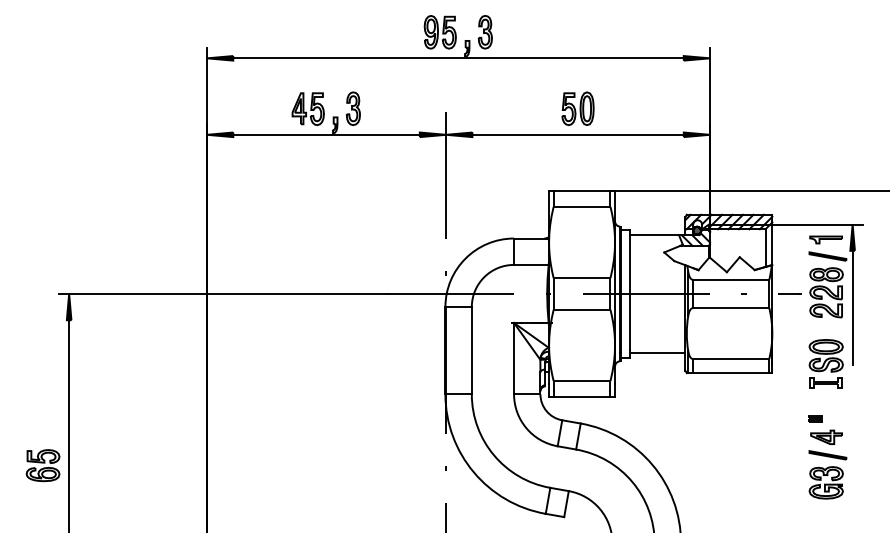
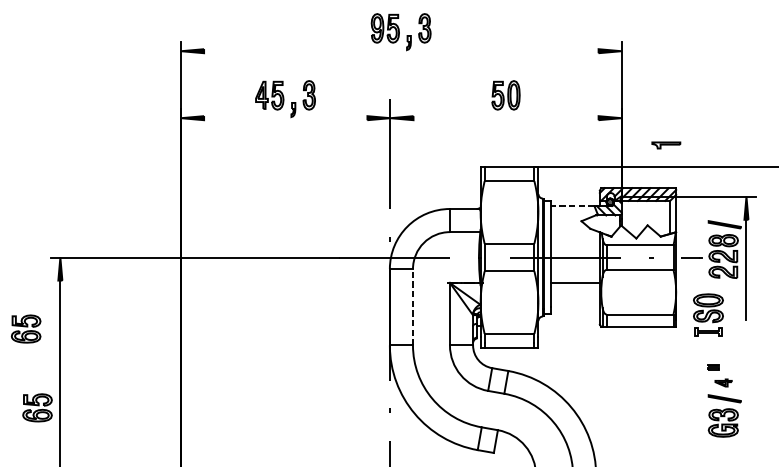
line: (458, 58) -> (401, 51), removed
line: (326, 134) -> (285, 117), removed
line: (577, 134) -> (505, 117), removed
line: (654, 235) -> (572, 206), solid -> dashed
part: (825, 239) -> (665, 145), moved
line: (471, 350) -> (412, 307), solid -> dashed
line: (657, 352) -> (575, 282), moved
part: (825, 363) -> (707, 314), moved
part: (29, 375) -> (25, 328), added
part: (826, 436) -> (723, 382), size x0.6

